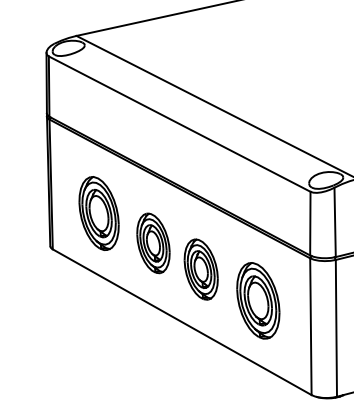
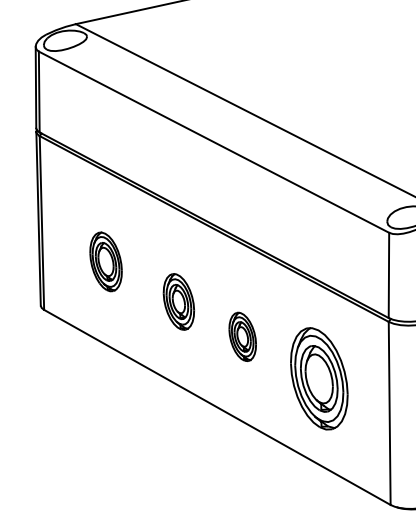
part: (98, 213) -> (105, 261), size x0.6
part: (153, 243) -> (178, 302), size x0.7
part: (200, 269) -> (241, 336), size x0.6

